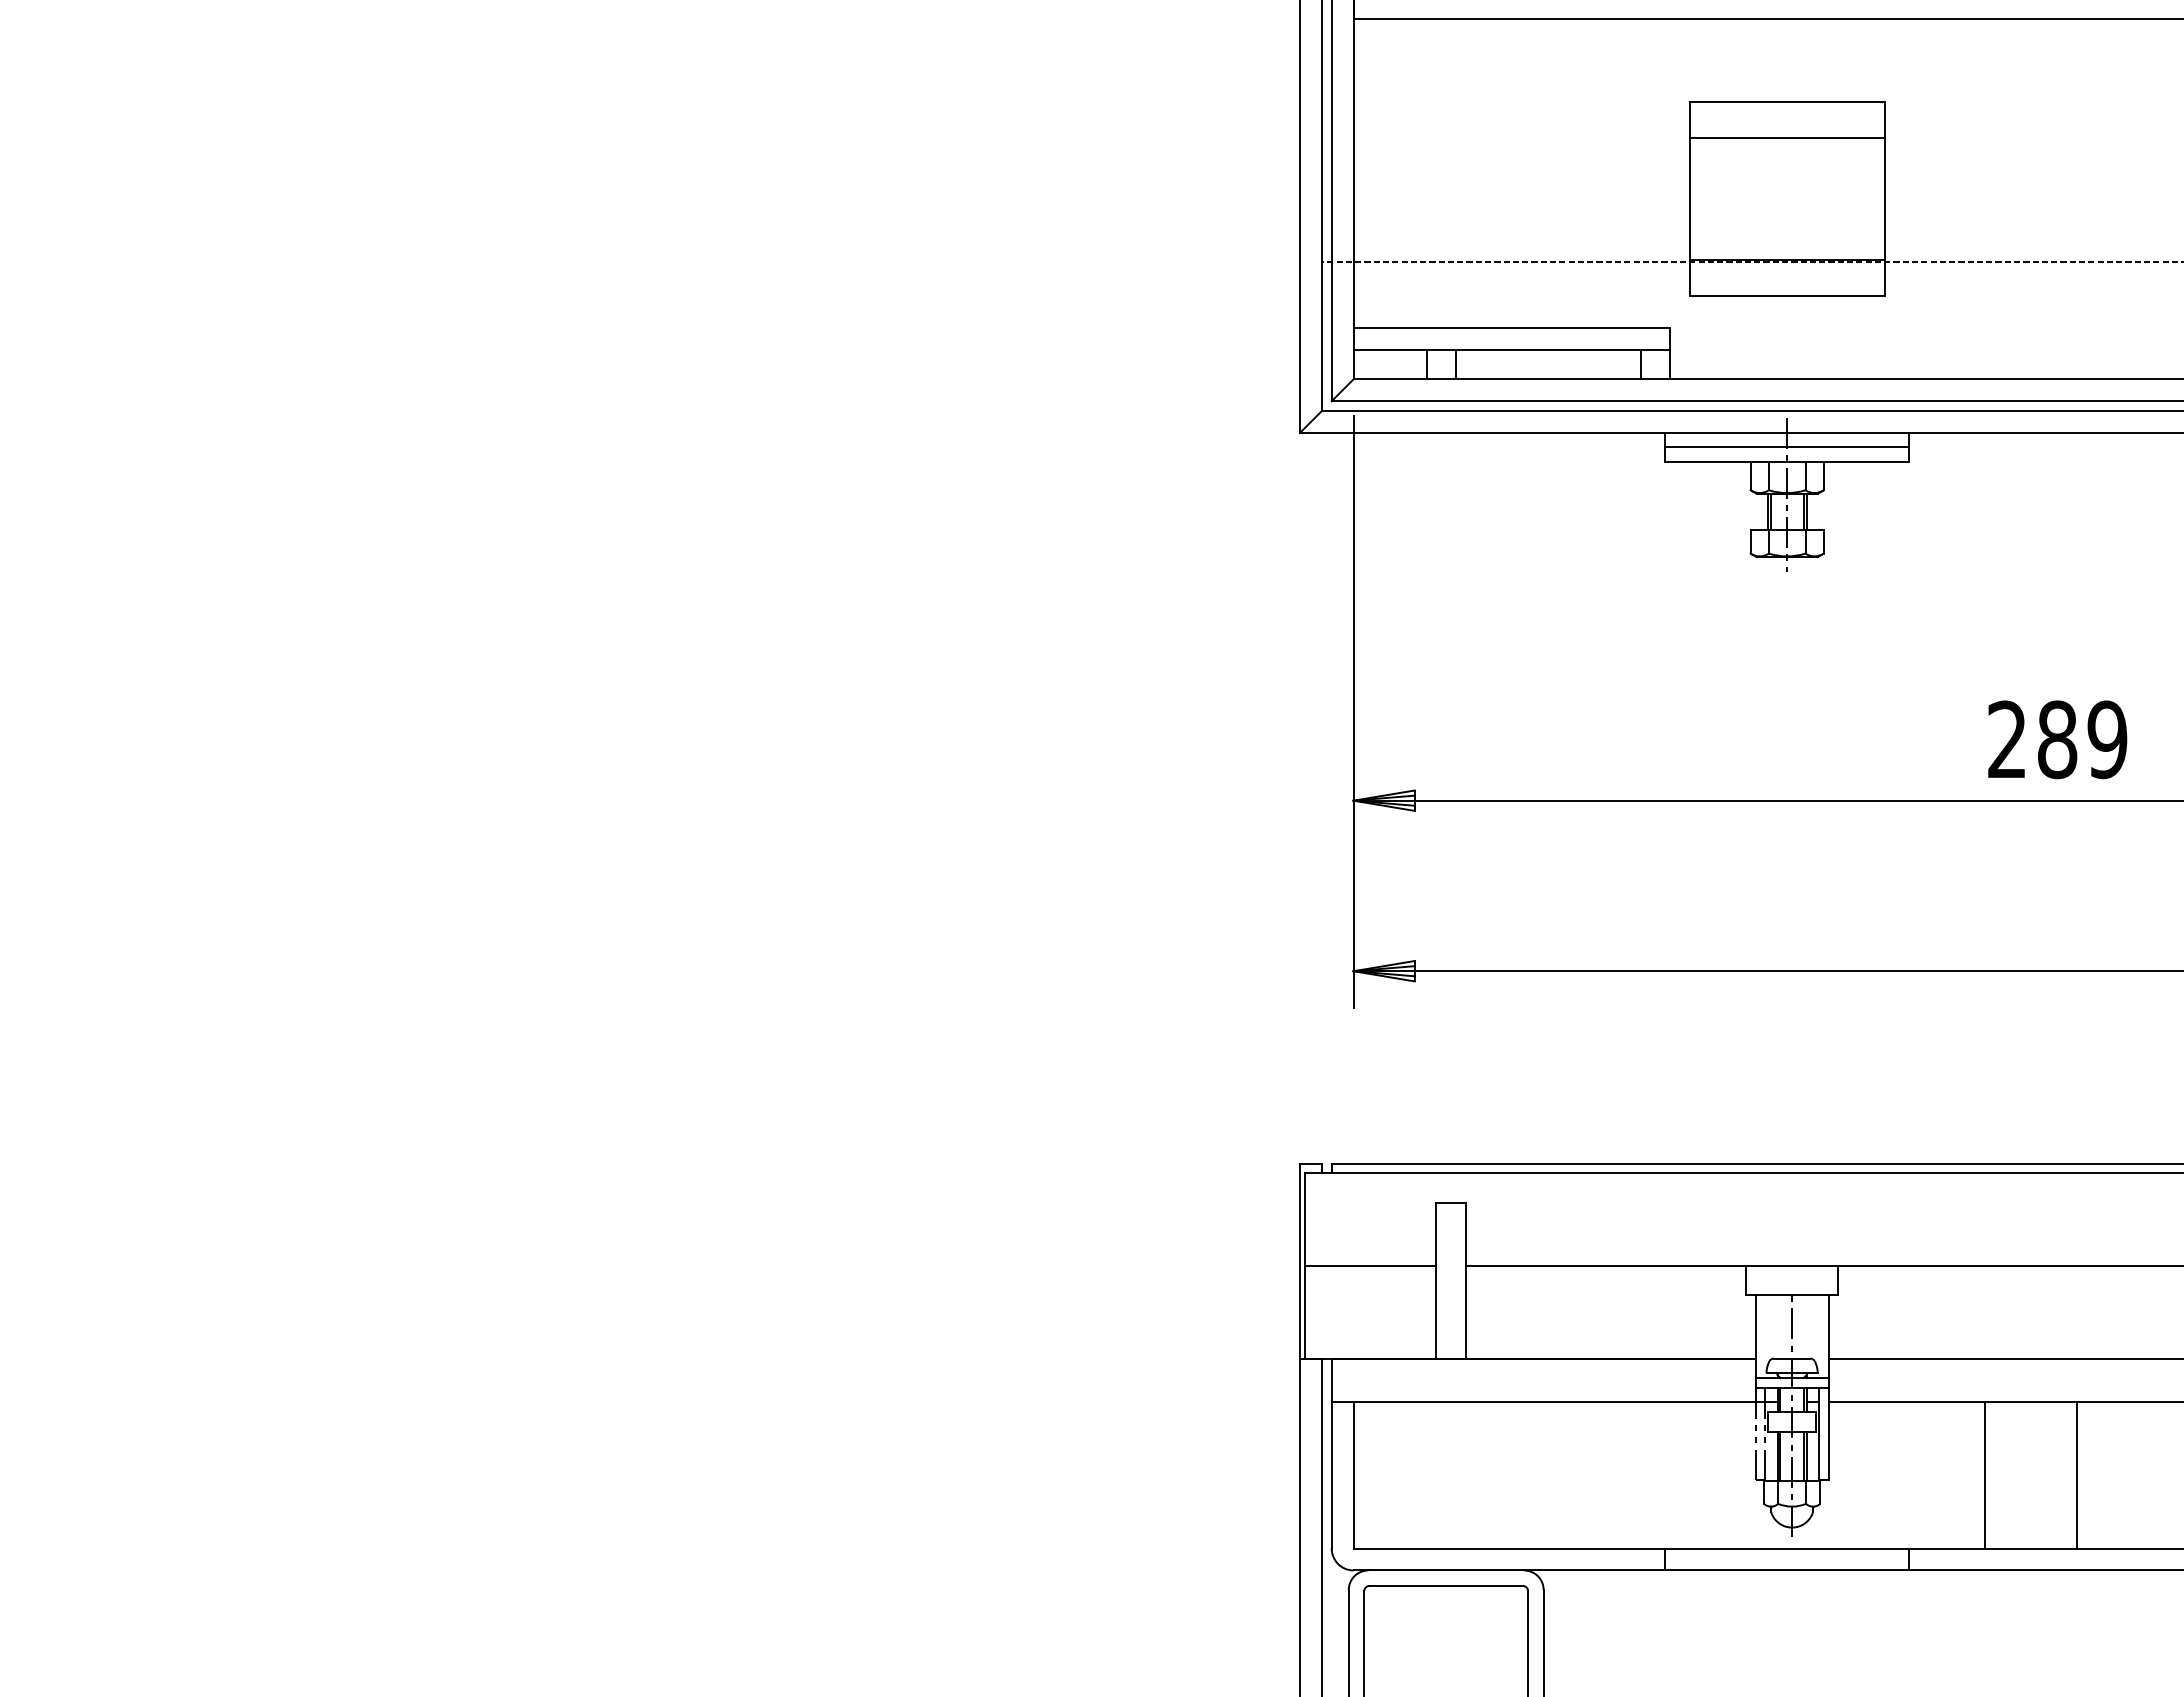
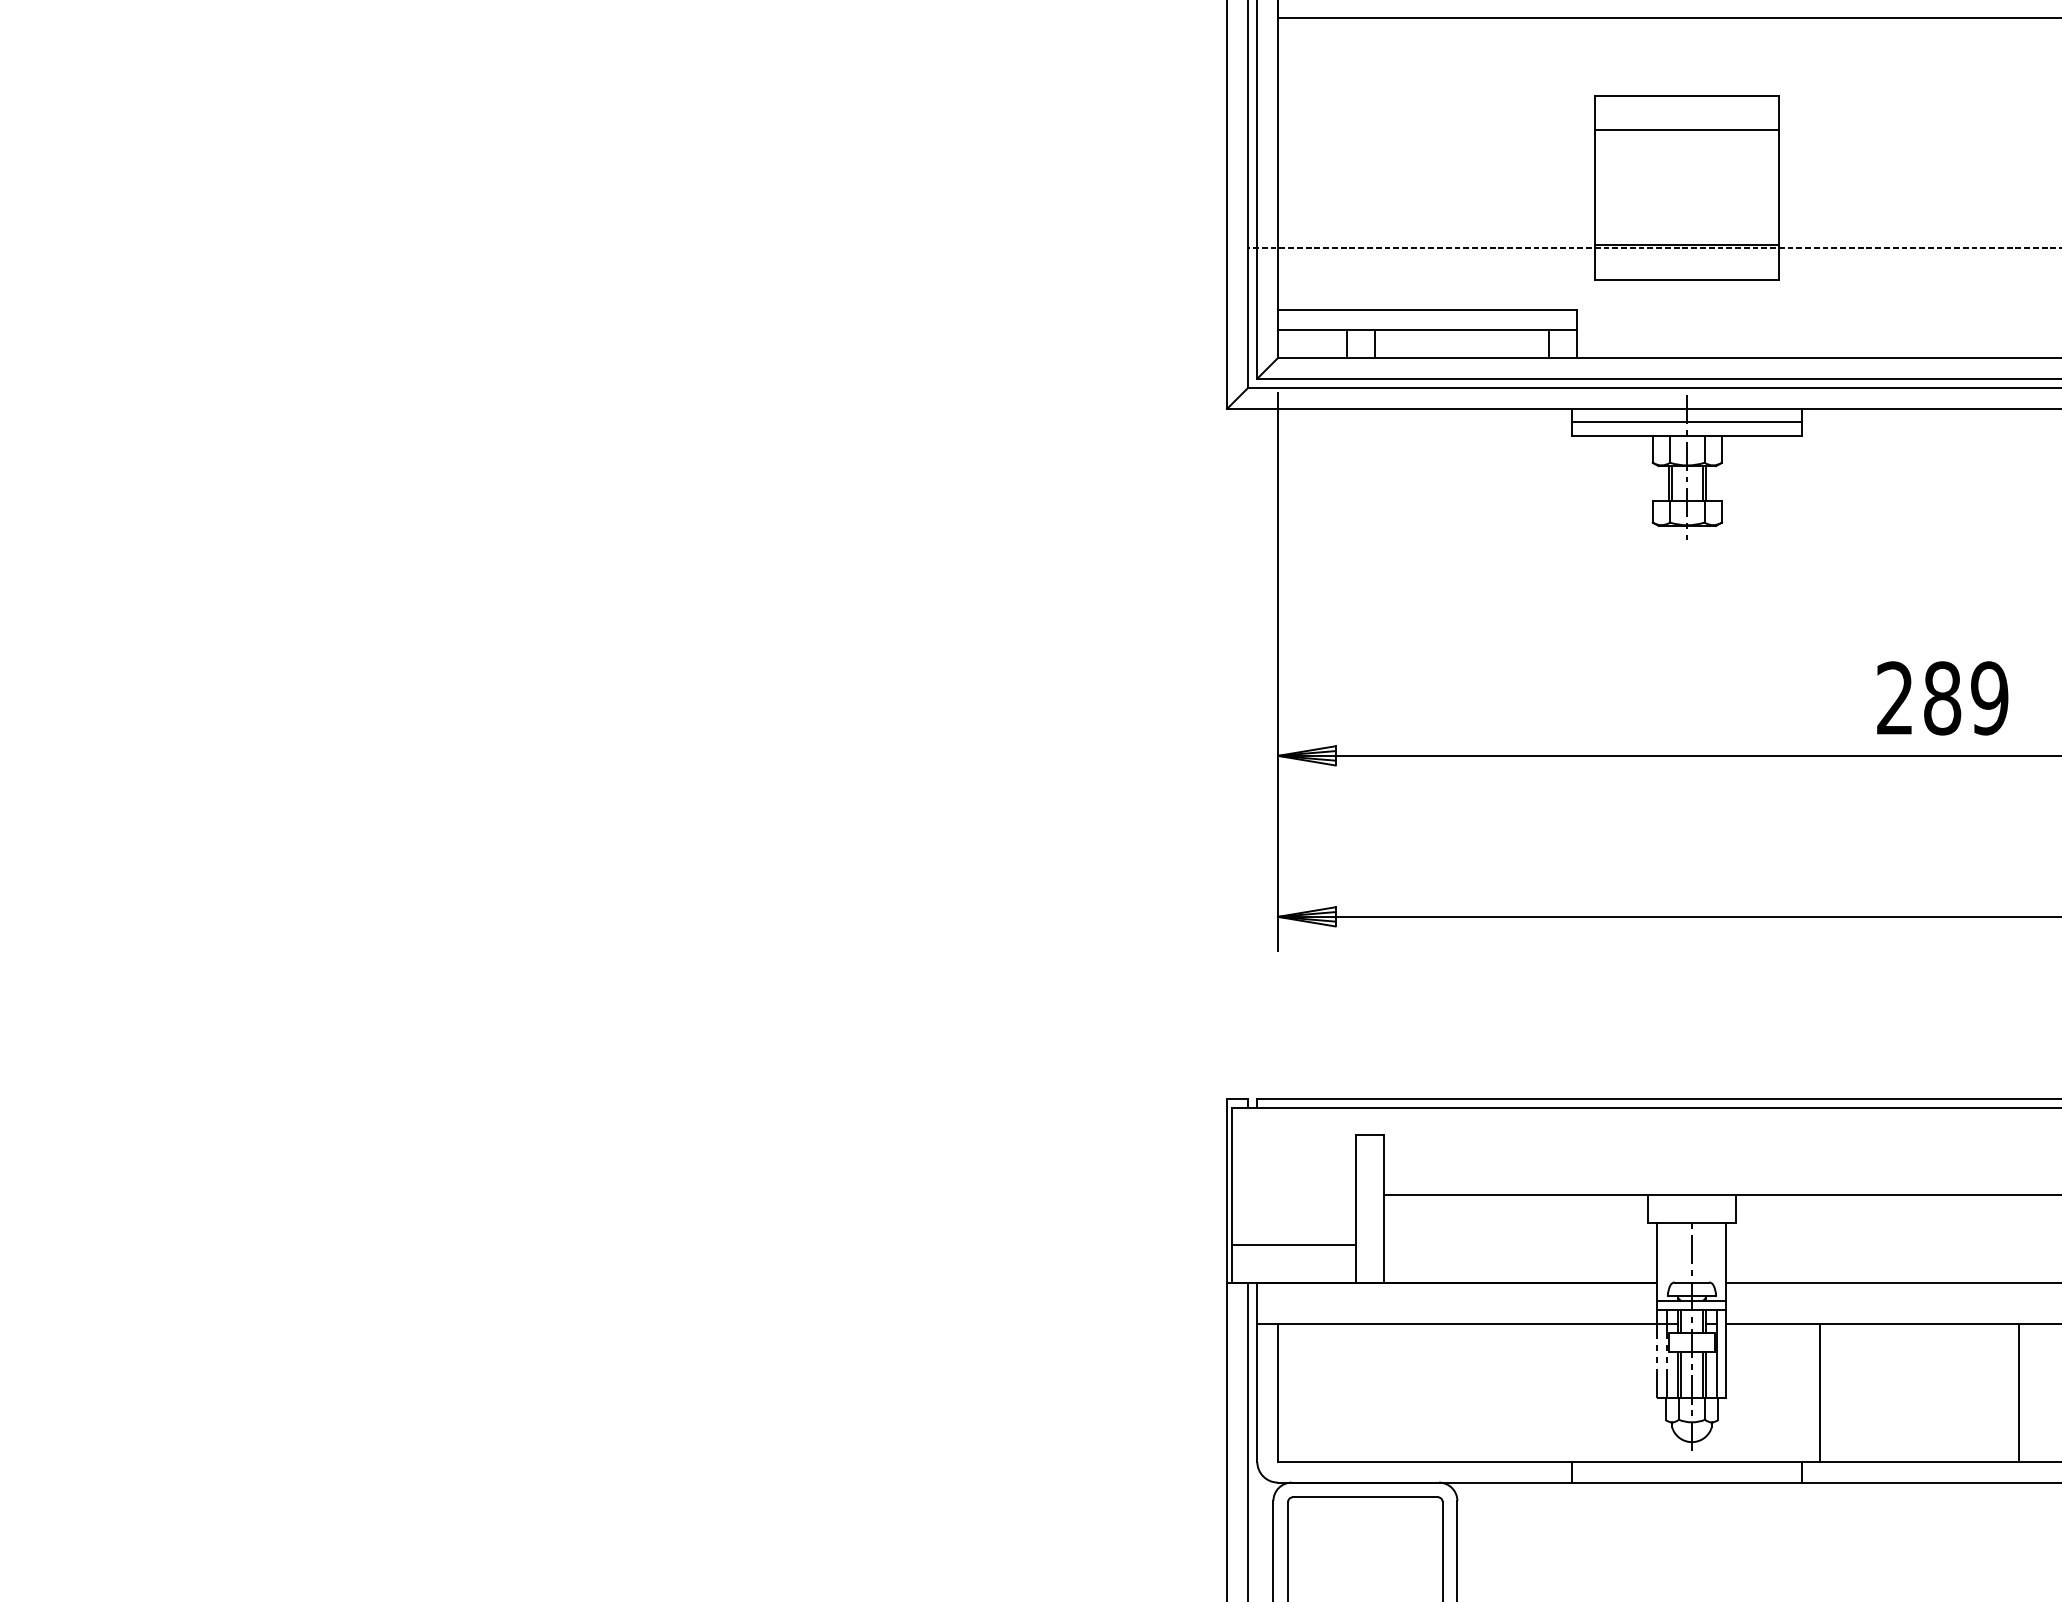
line: (1370, 1265) -> (1293, 1244), moved
line: (1984, 1475) -> (1819, 1392), moved
line: (2077, 1475) -> (2019, 1392), moved

